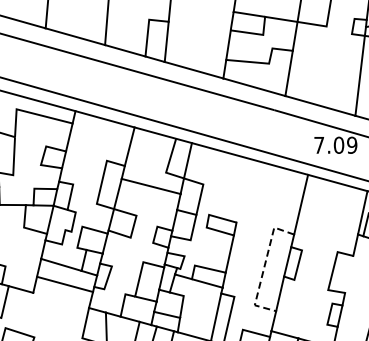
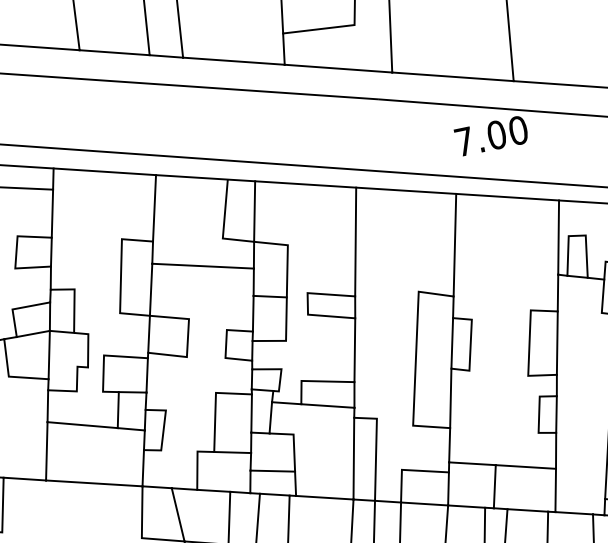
text: (352, 145) -> (518, 130), 7.09 -> 7.00
line: (243, 190) -> (355, 241), added
line: (264, 266) -> (415, 358), dashed -> solid
line: (349, 273) -> (557, 341), added
line: (65, 284) -> (94, 483), moved

